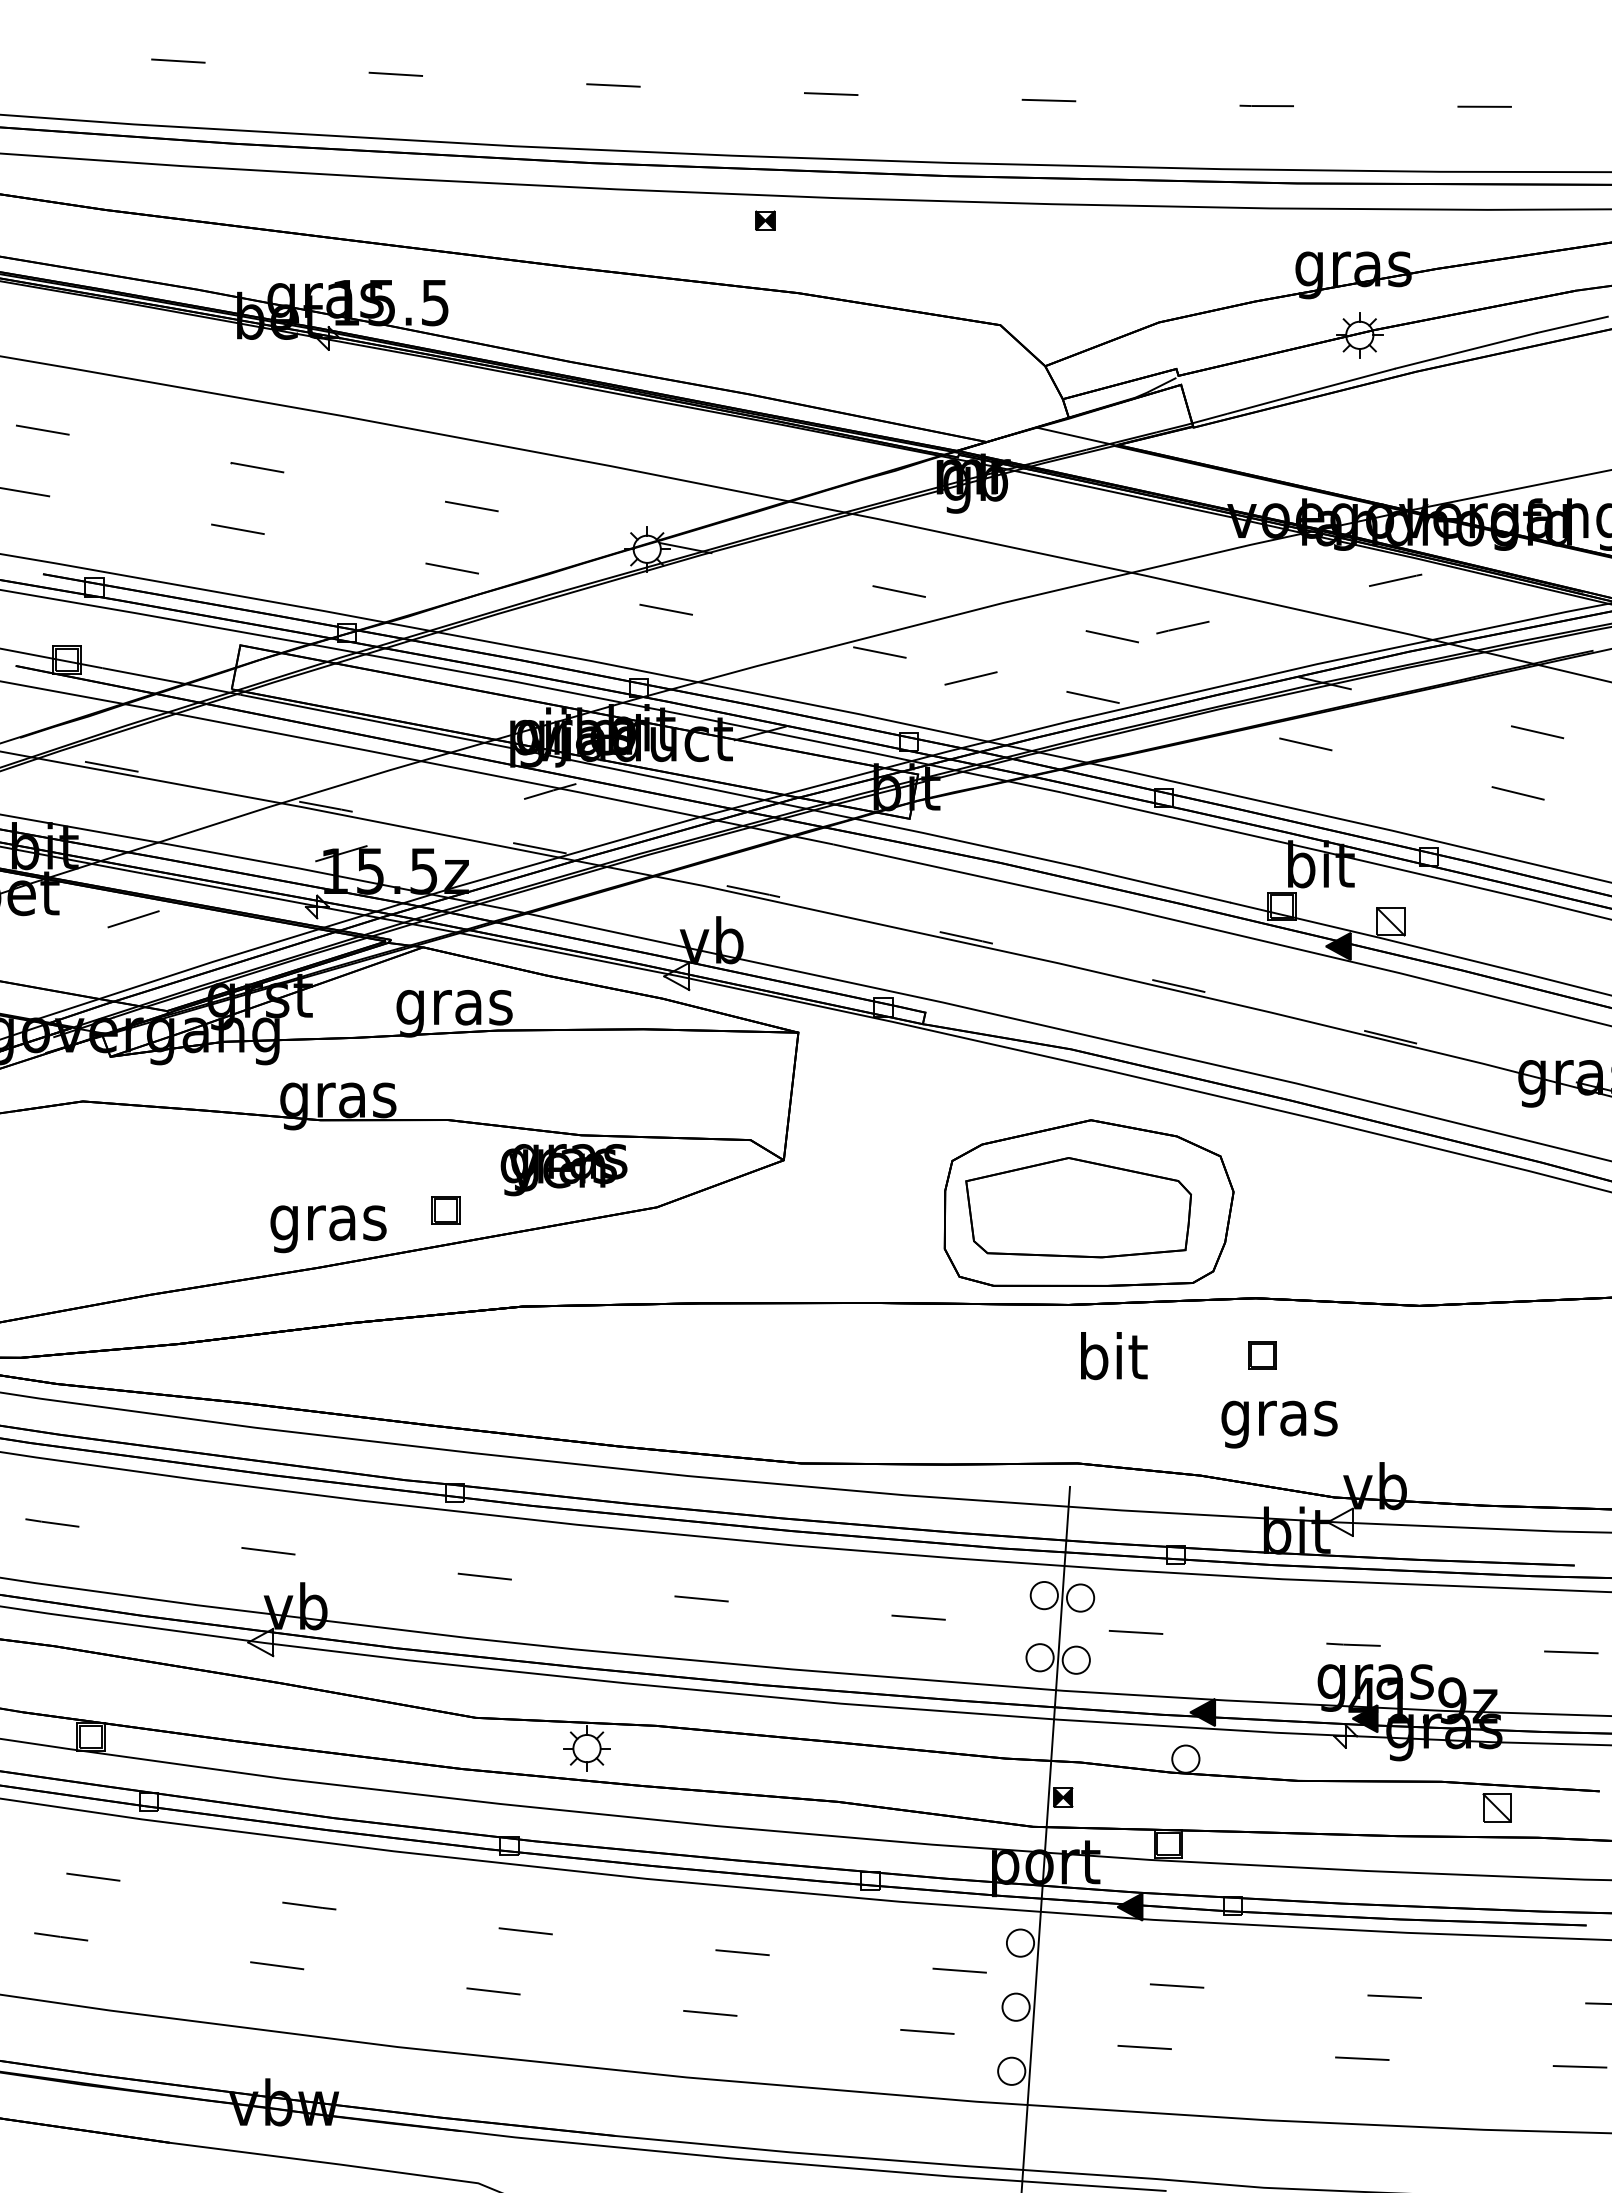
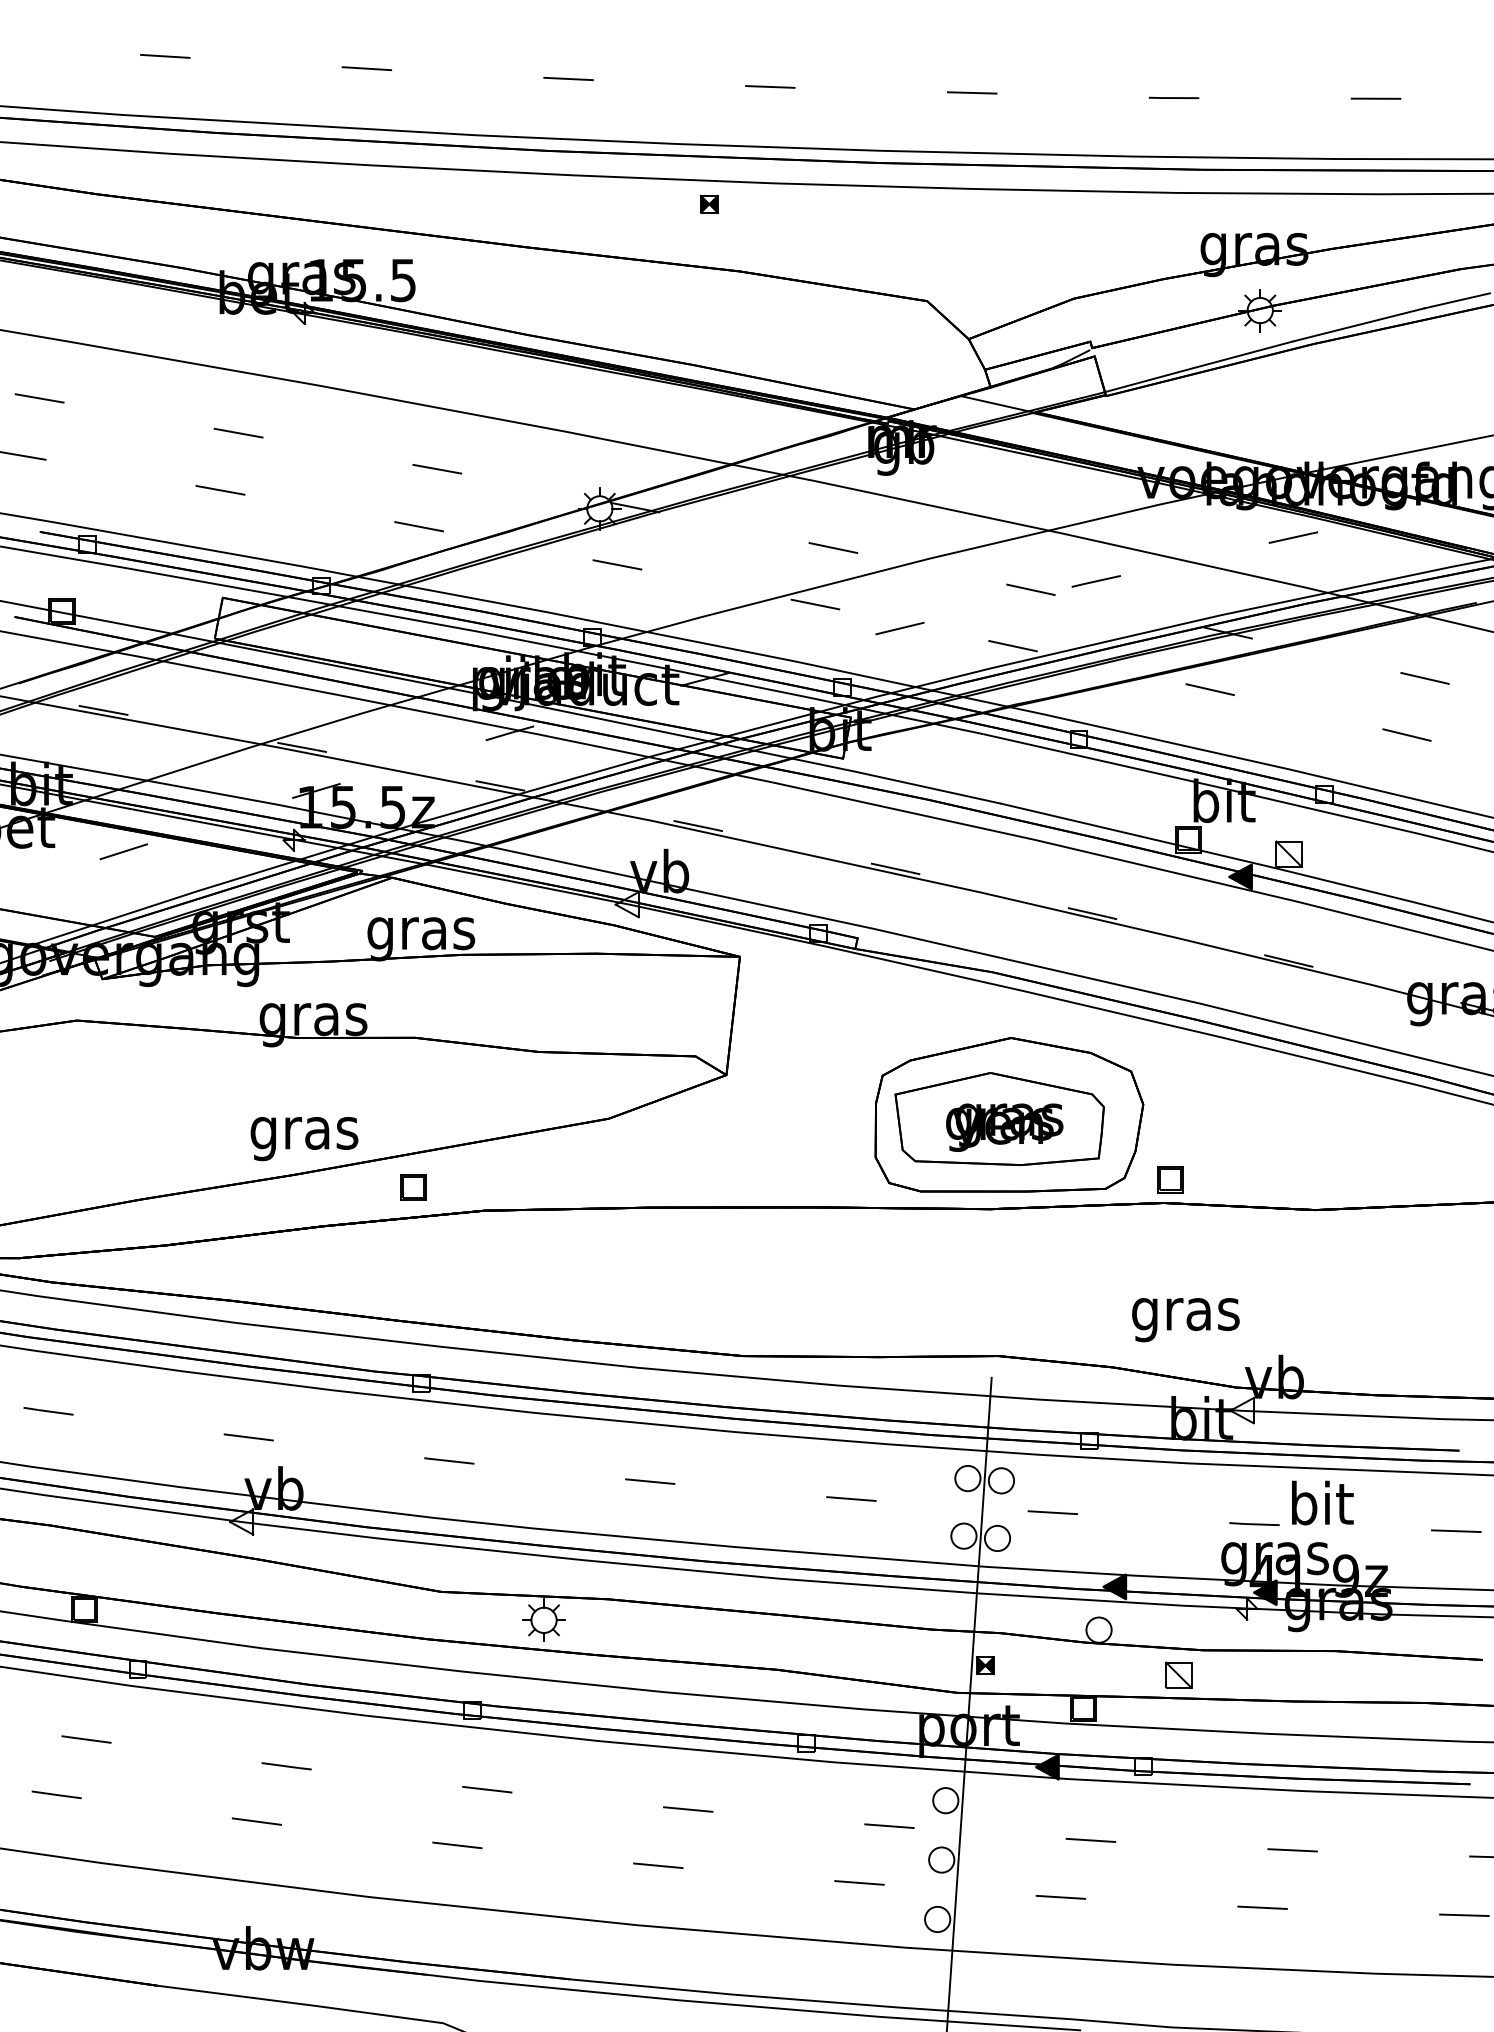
text: (563, 1170) -> (1004, 1128), moved
part: (445, 1210) -> (412, 1187), moved
part: (1262, 1355) -> (1170, 1180), moved
text: (1114, 1356) -> (1323, 1503), moved
part: (1496, 1807) -> (1178, 1674), moved

